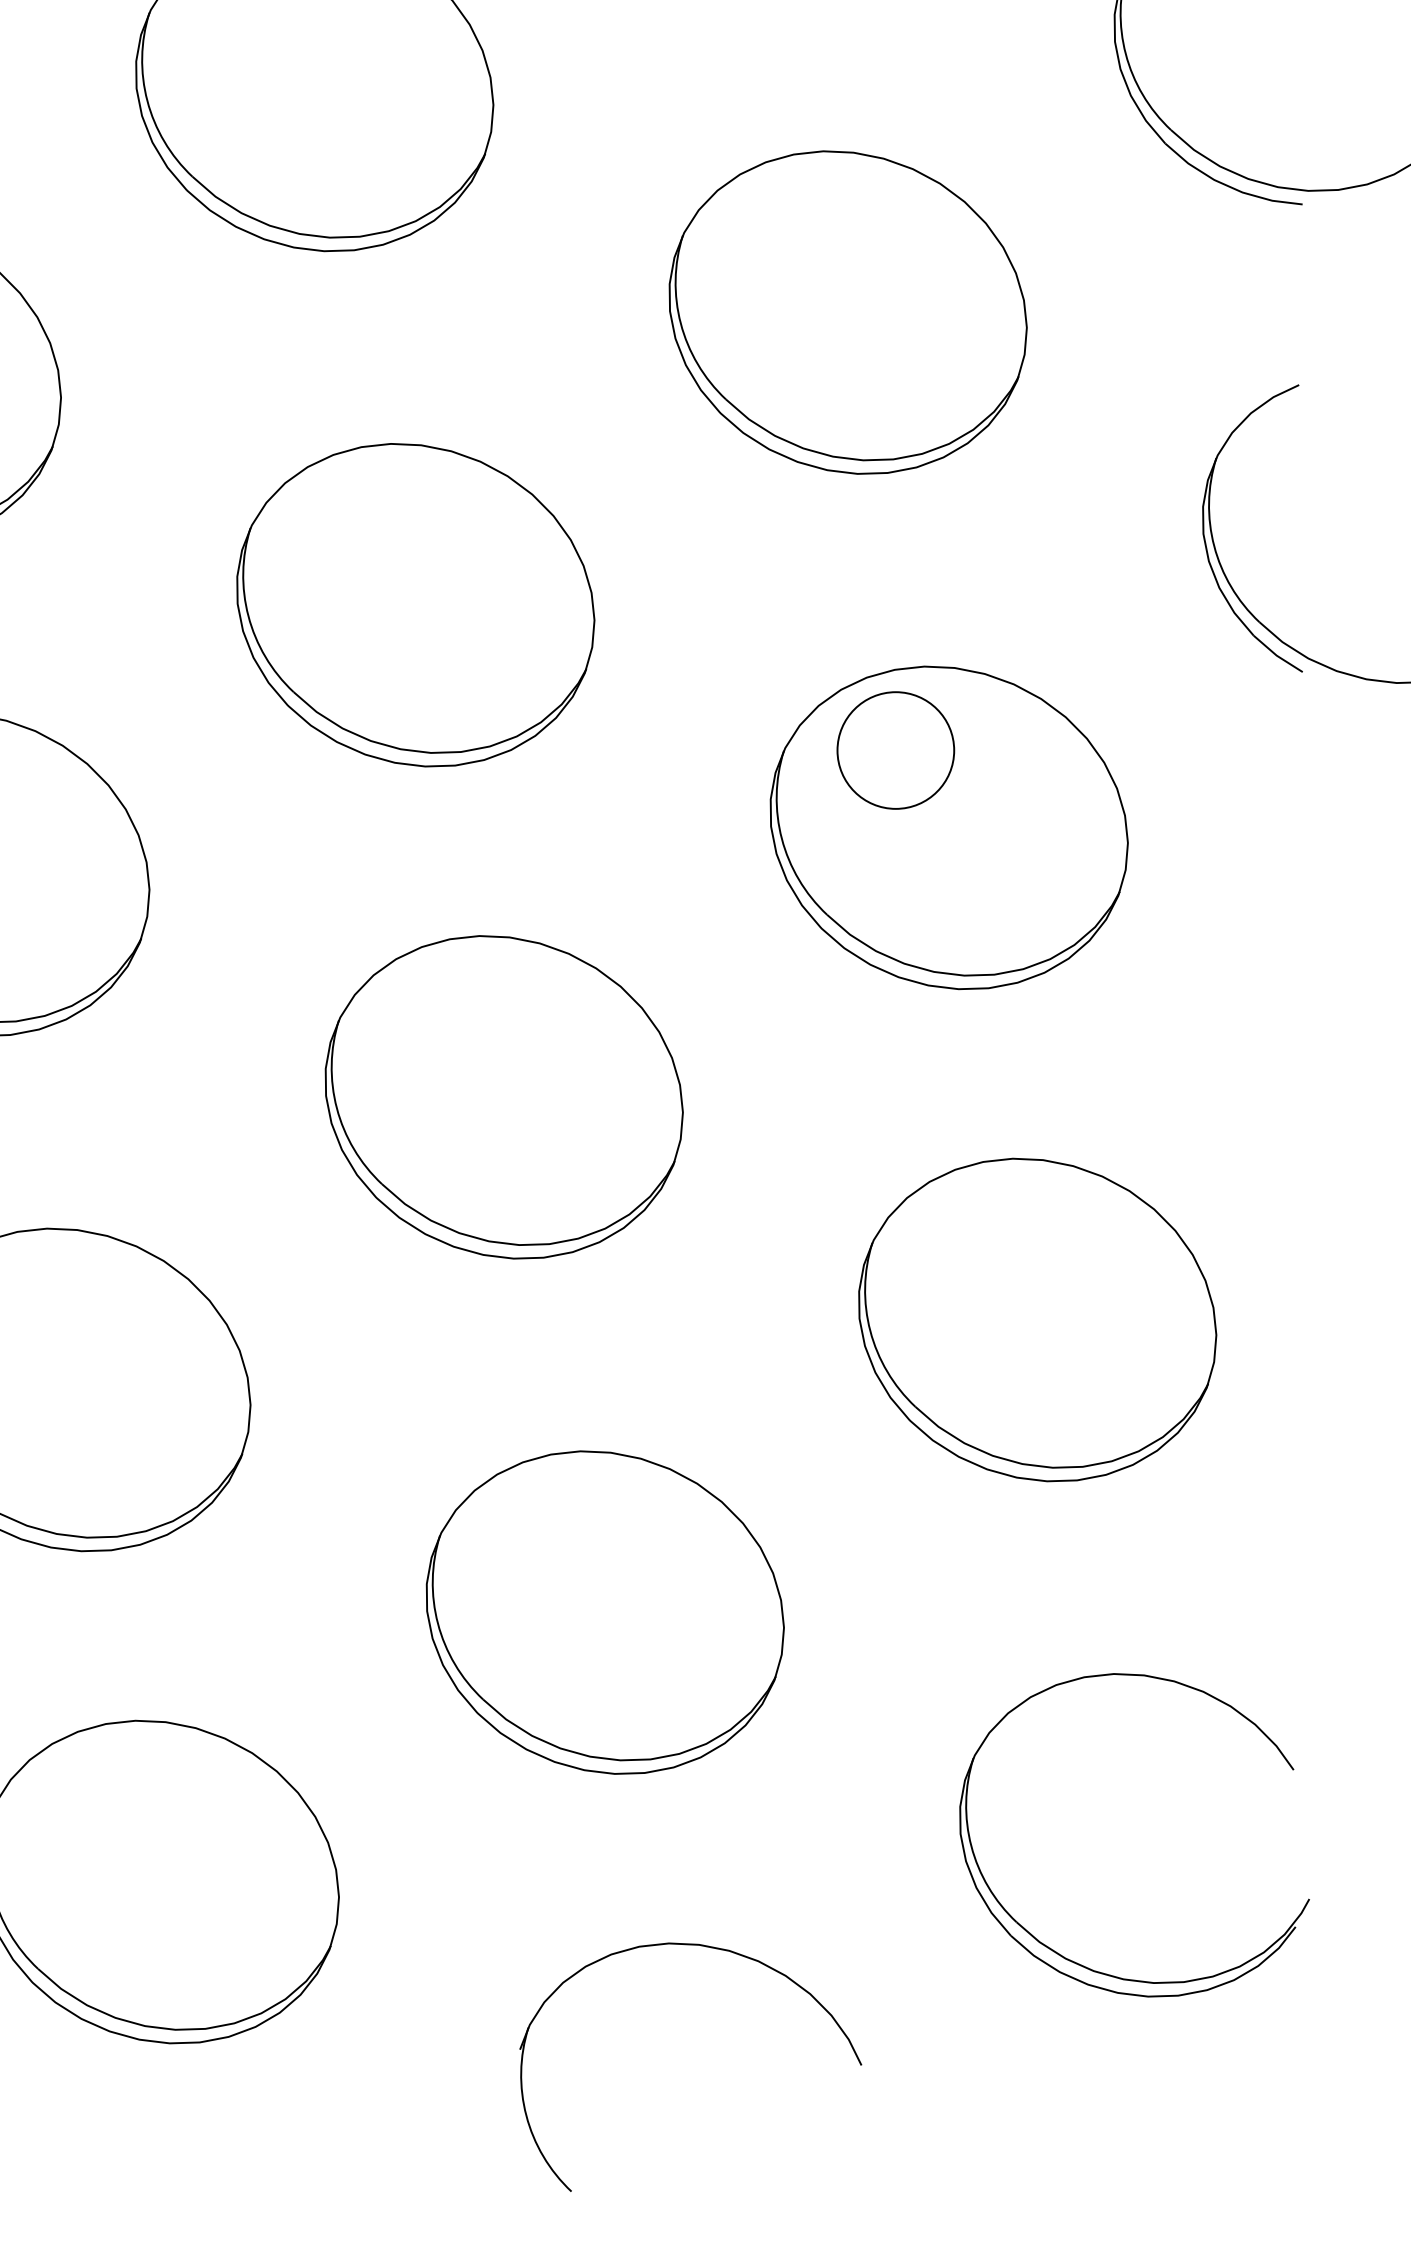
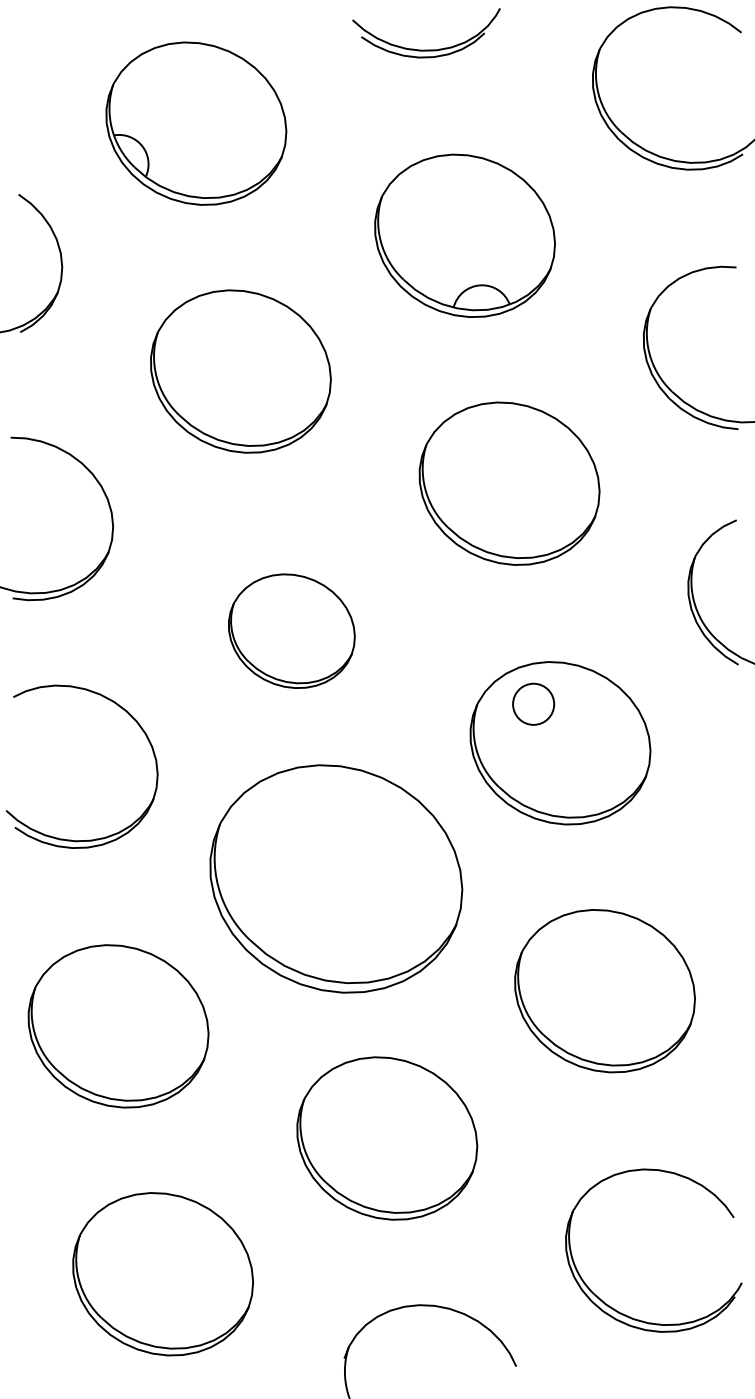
part: (415, 605) -> (291, 631), size x0.7
circle: (895, 748) -> (533, 703), size x0.7
part: (504, 1096) -> (336, 878), size x1.4

